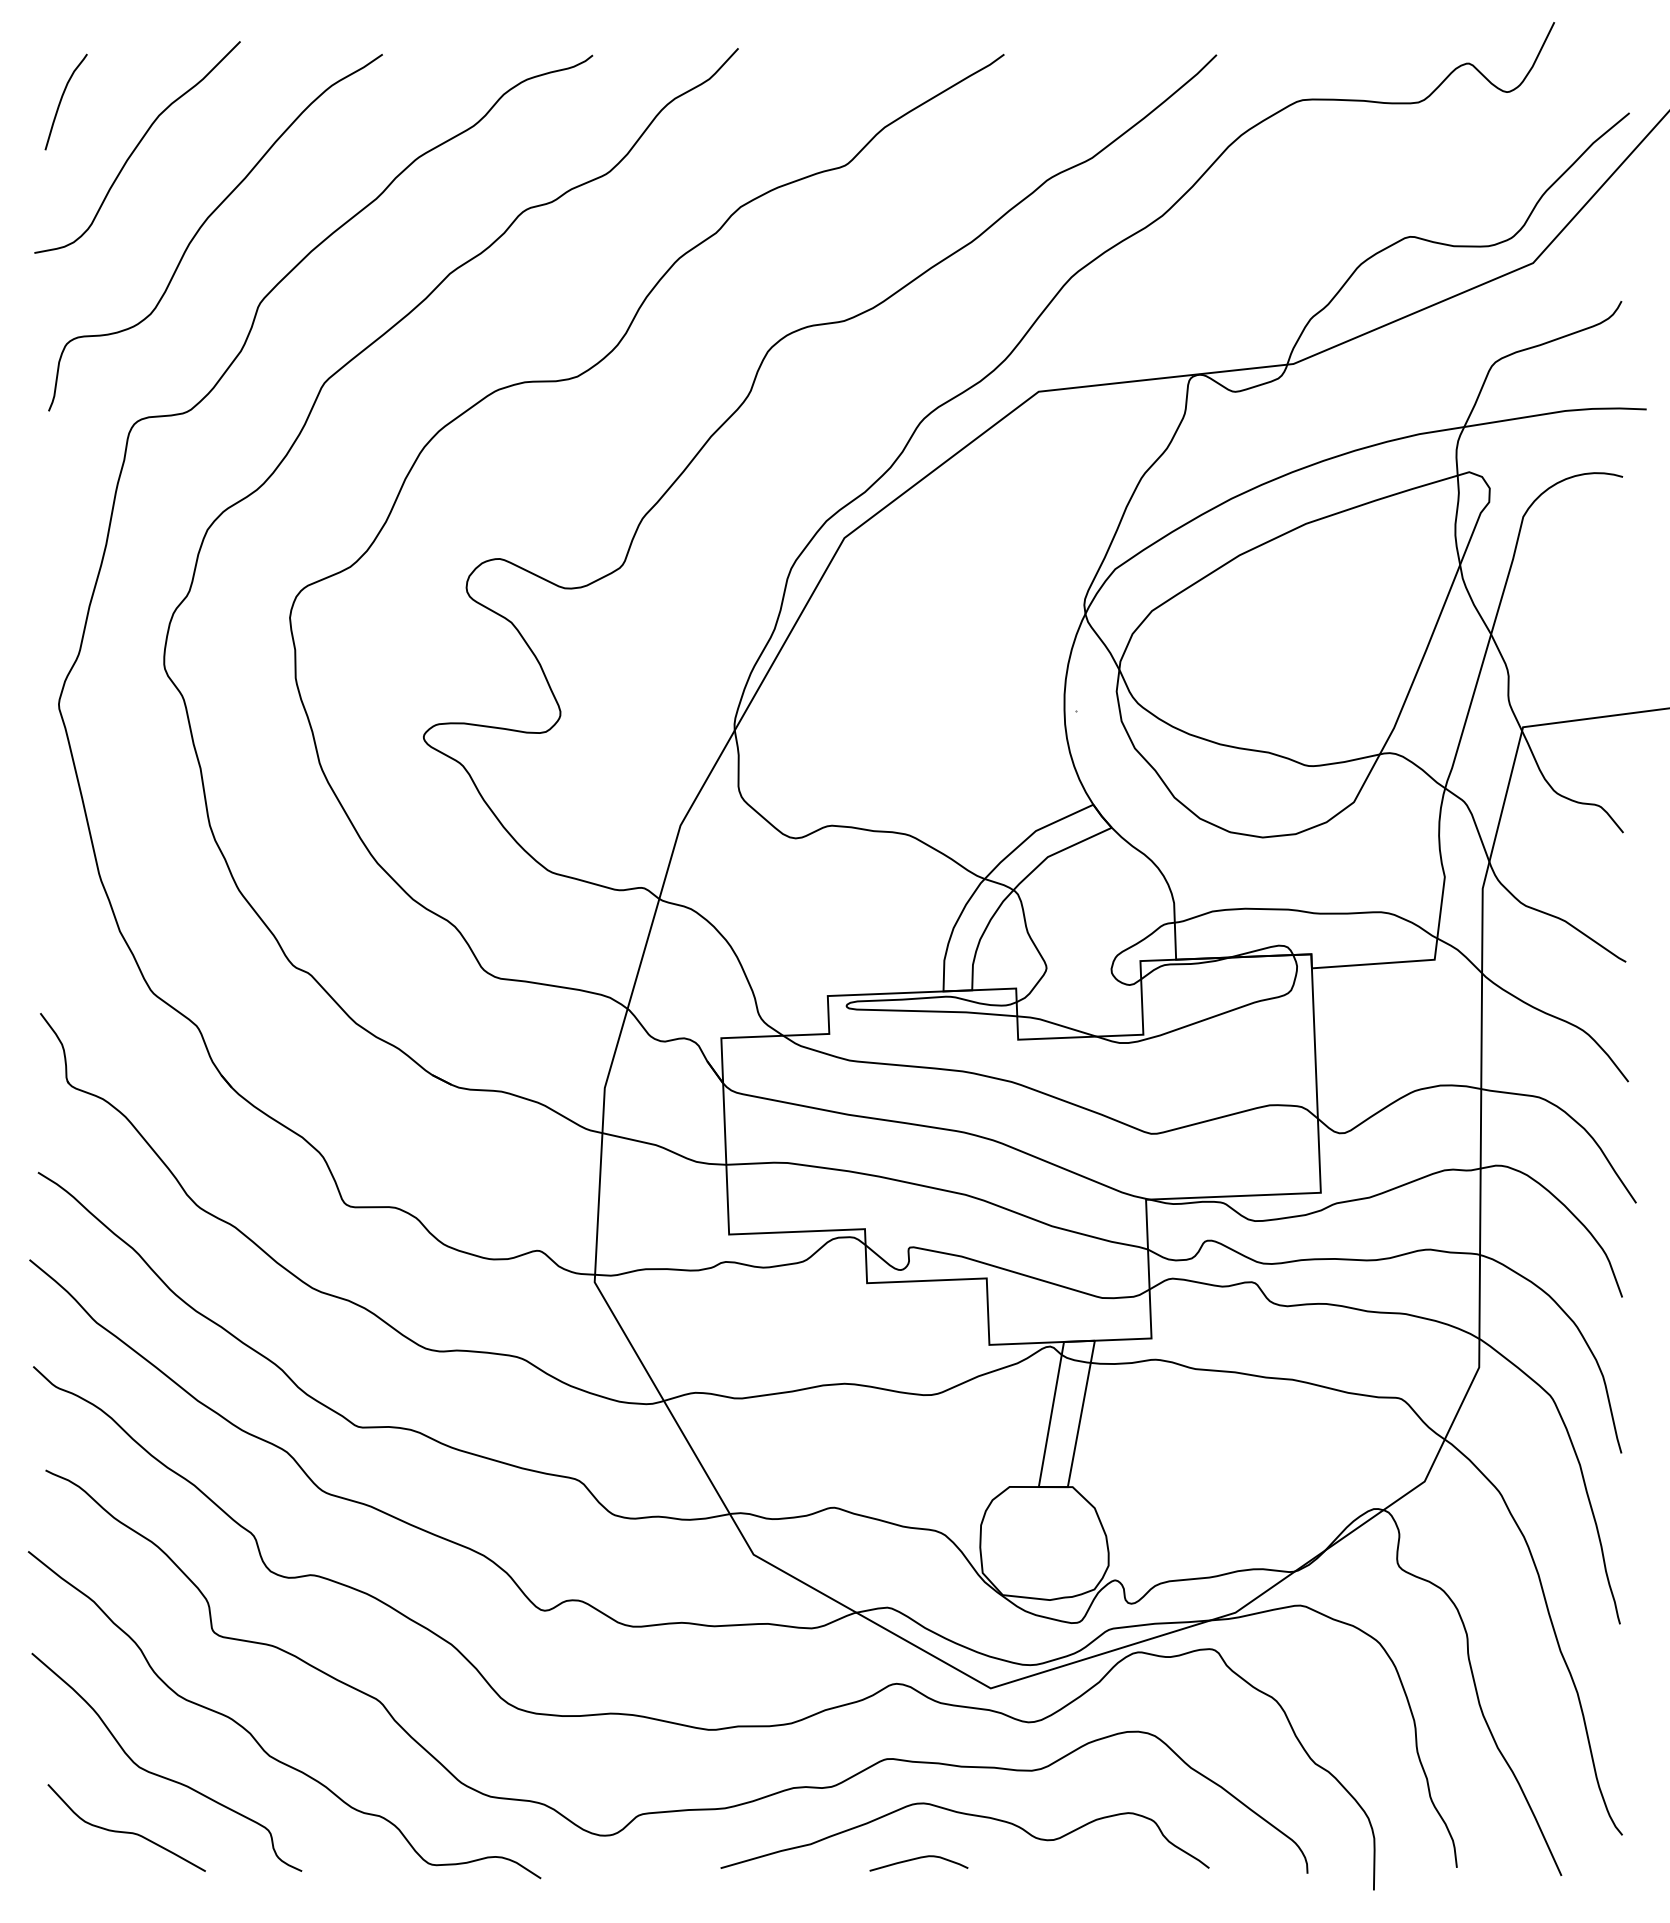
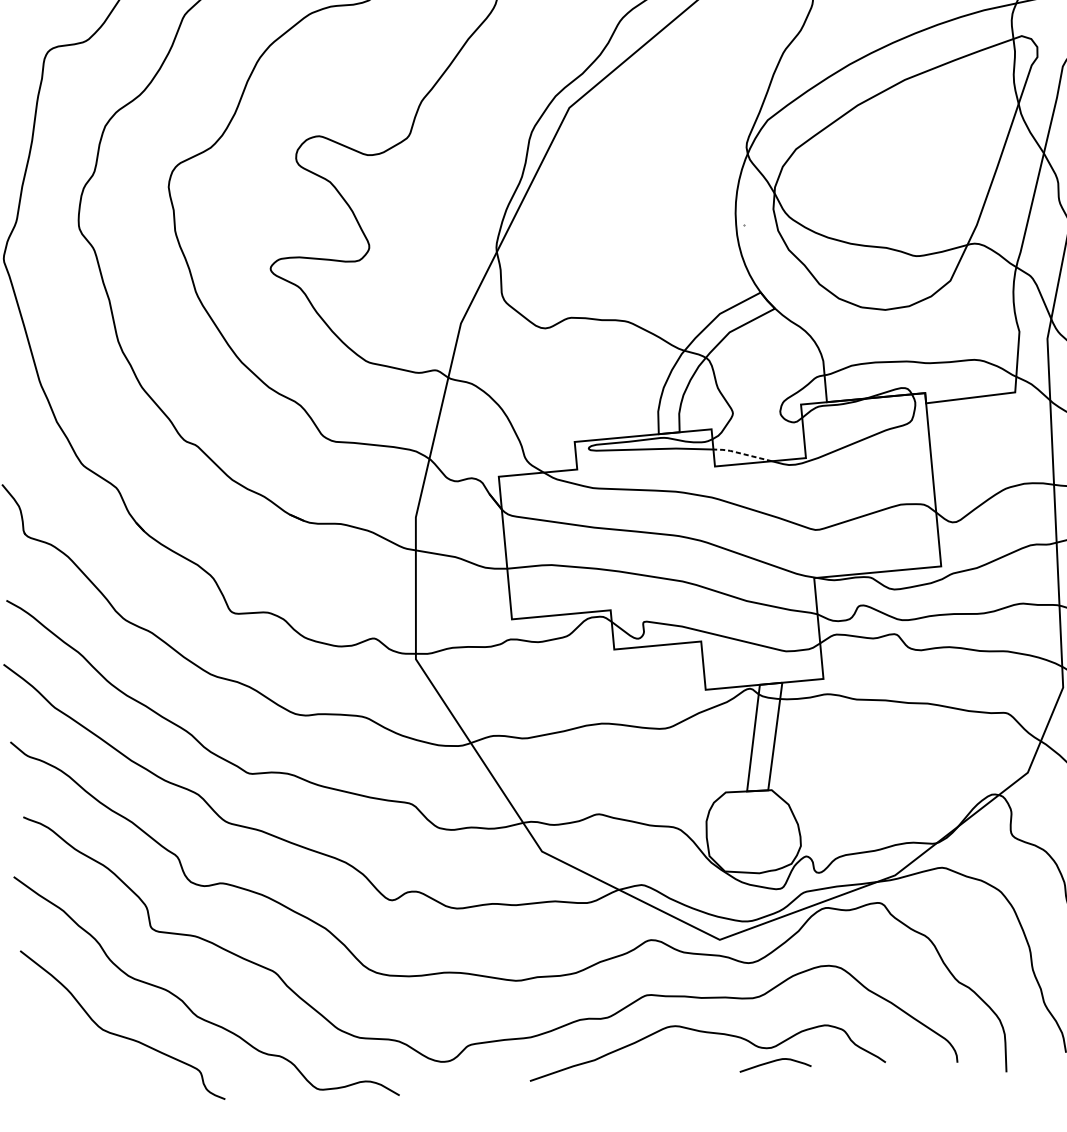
line: (1055, 1023) -> (741, 453), solid -> dashed
curve: (126, 1831) -> (95, 1077), removed
curve: (917, 1859) -> (774, 1061), moved

